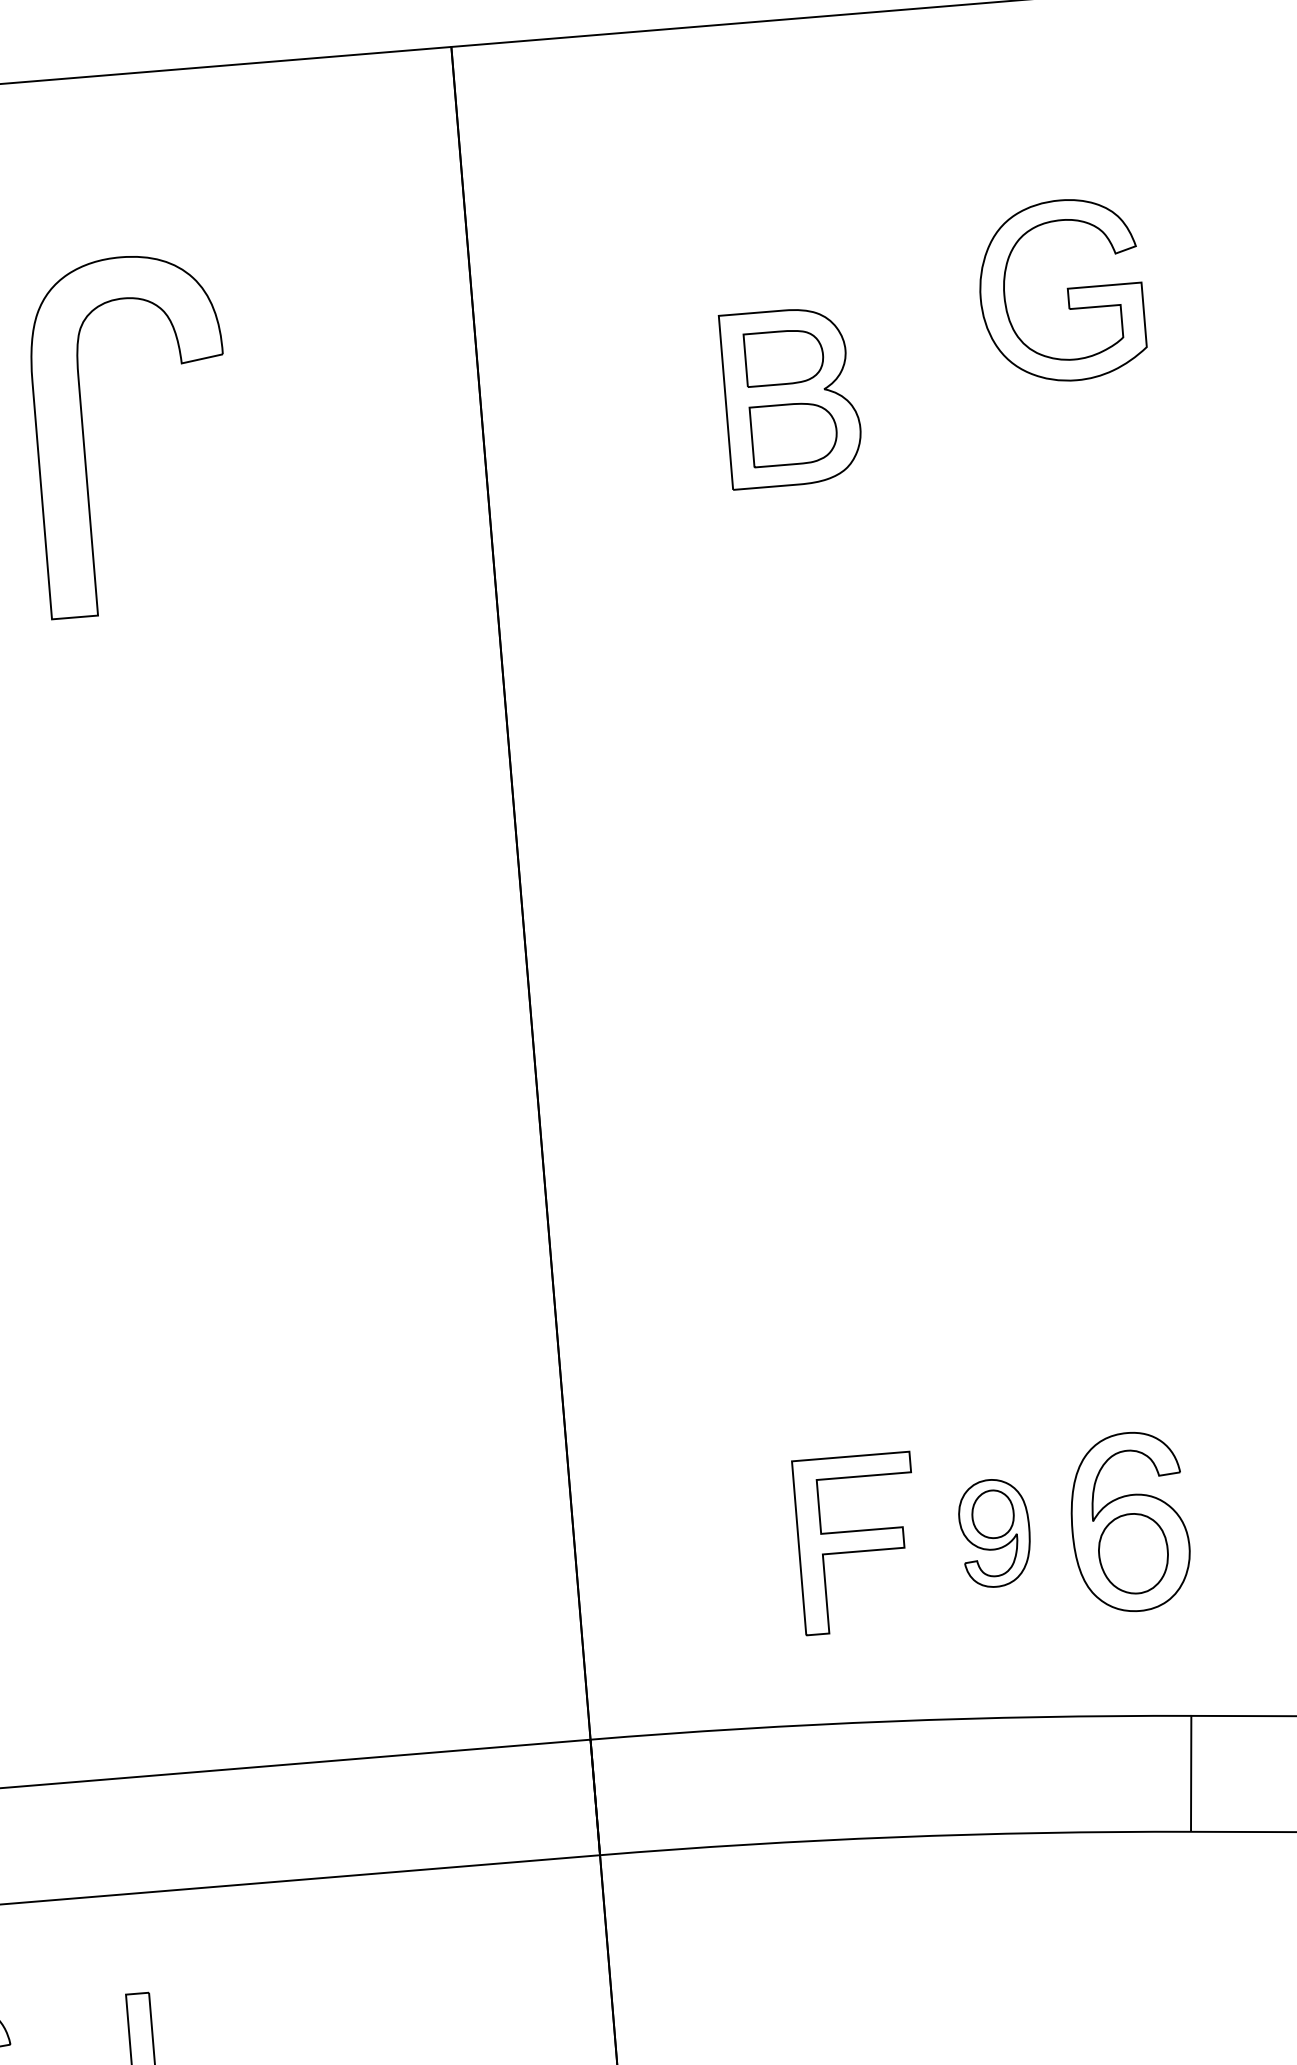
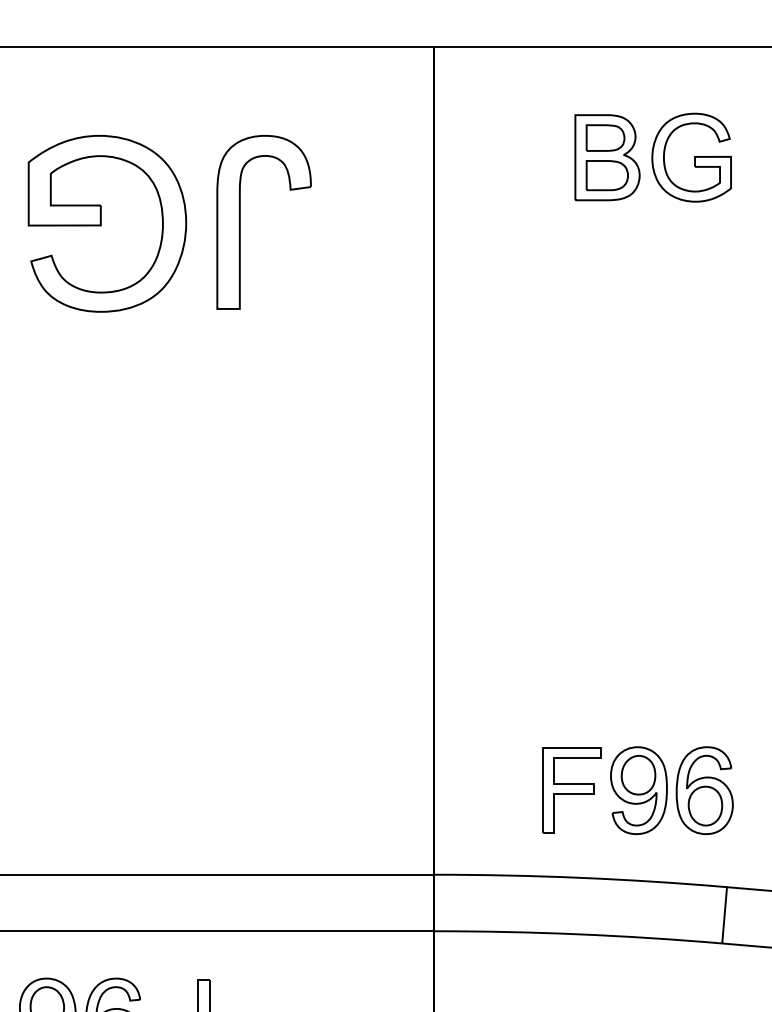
part: (1060, 290) -> (691, 157), moved
part: (791, 397) -> (607, 157), moved
part: (994, 1533) -> (638, 790), size x1.67

